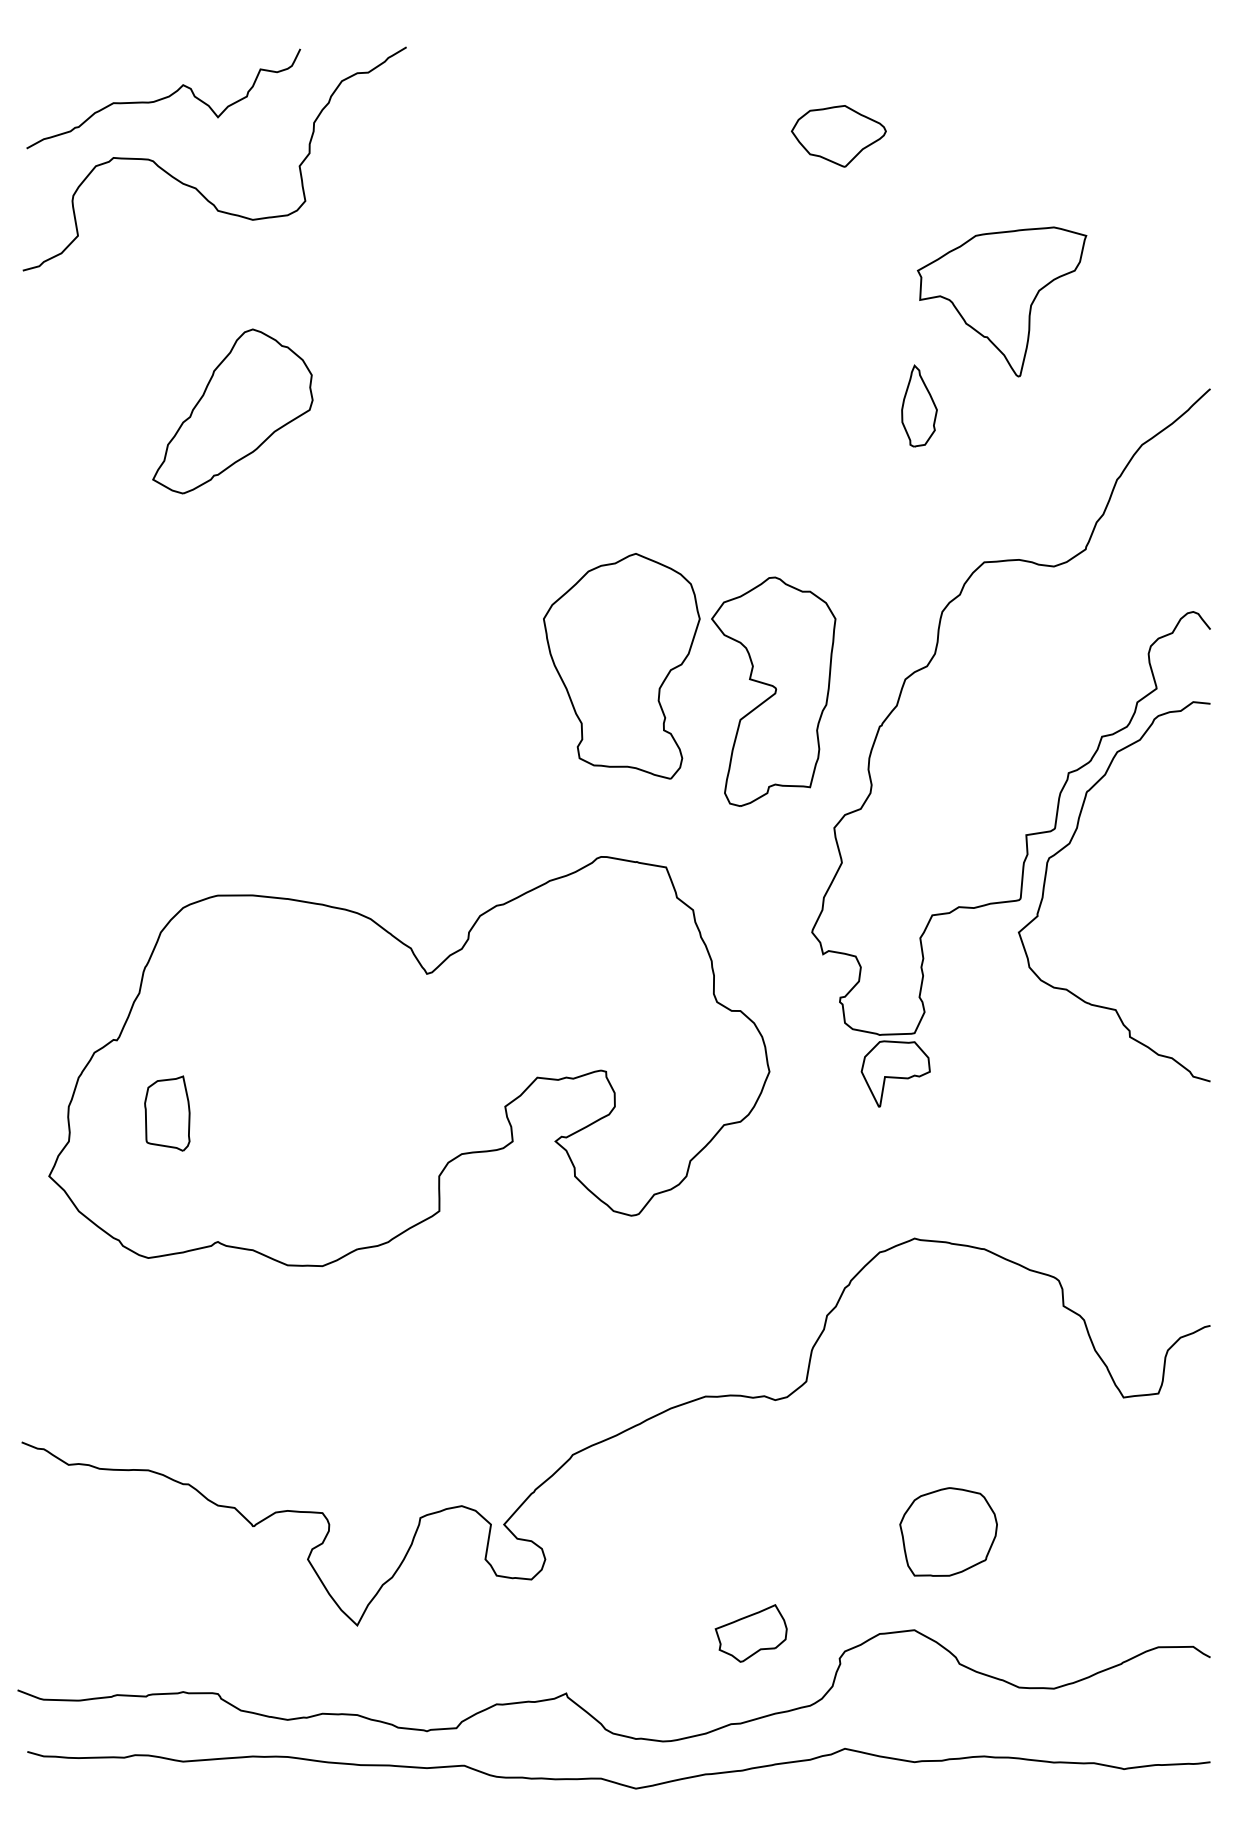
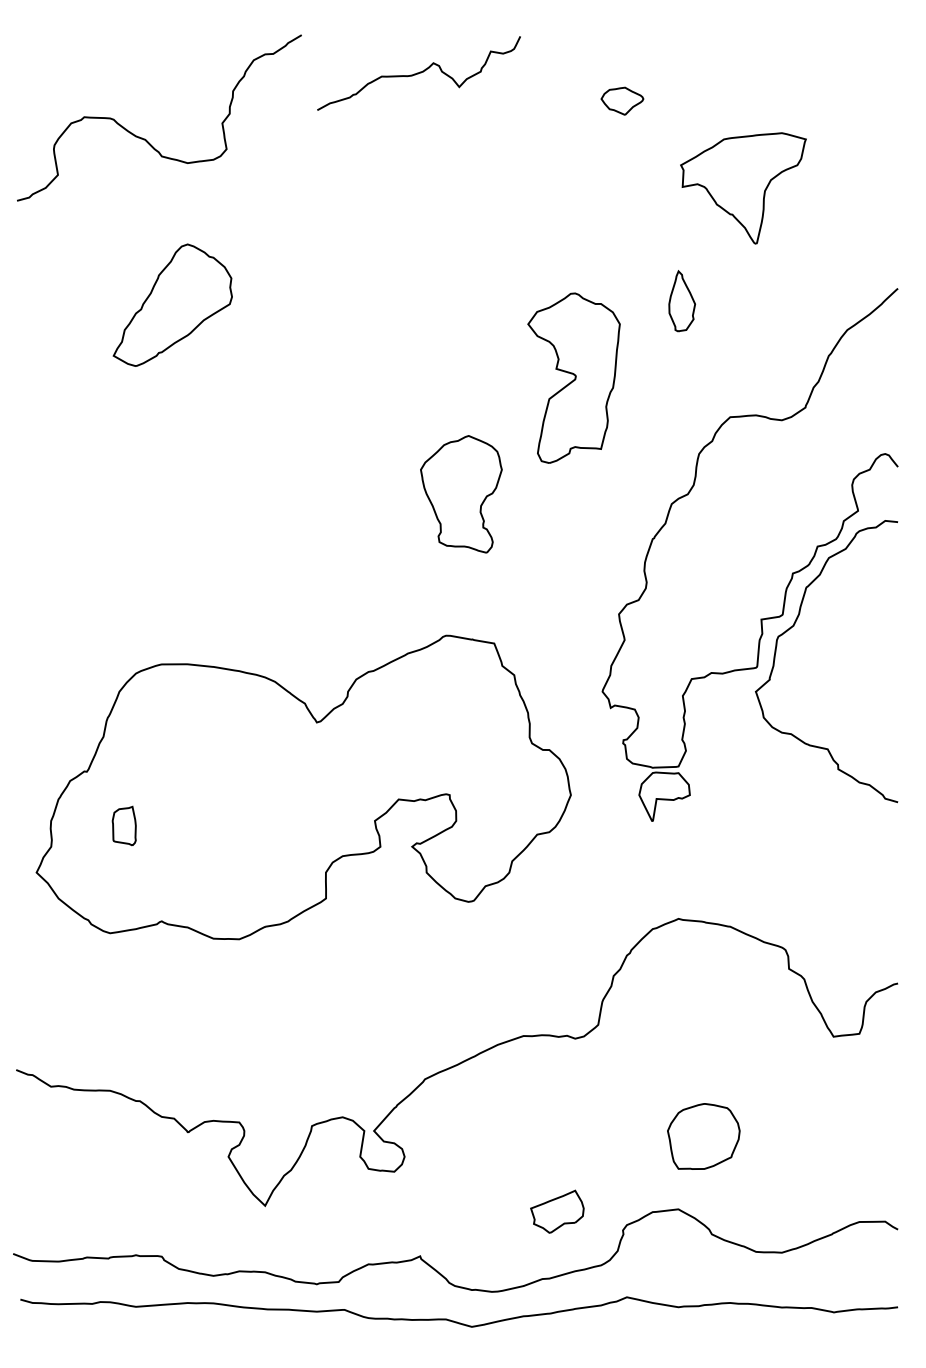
curve: (163, 98) -> (418, 73), moved
part: (838, 136) -> (622, 101), size x0.6
part: (1001, 301) -> (743, 188), moved
part: (621, 666) -> (461, 494), size x0.7
part: (773, 691) -> (573, 378), moved
part: (167, 1113) -> (124, 826), size x0.7

